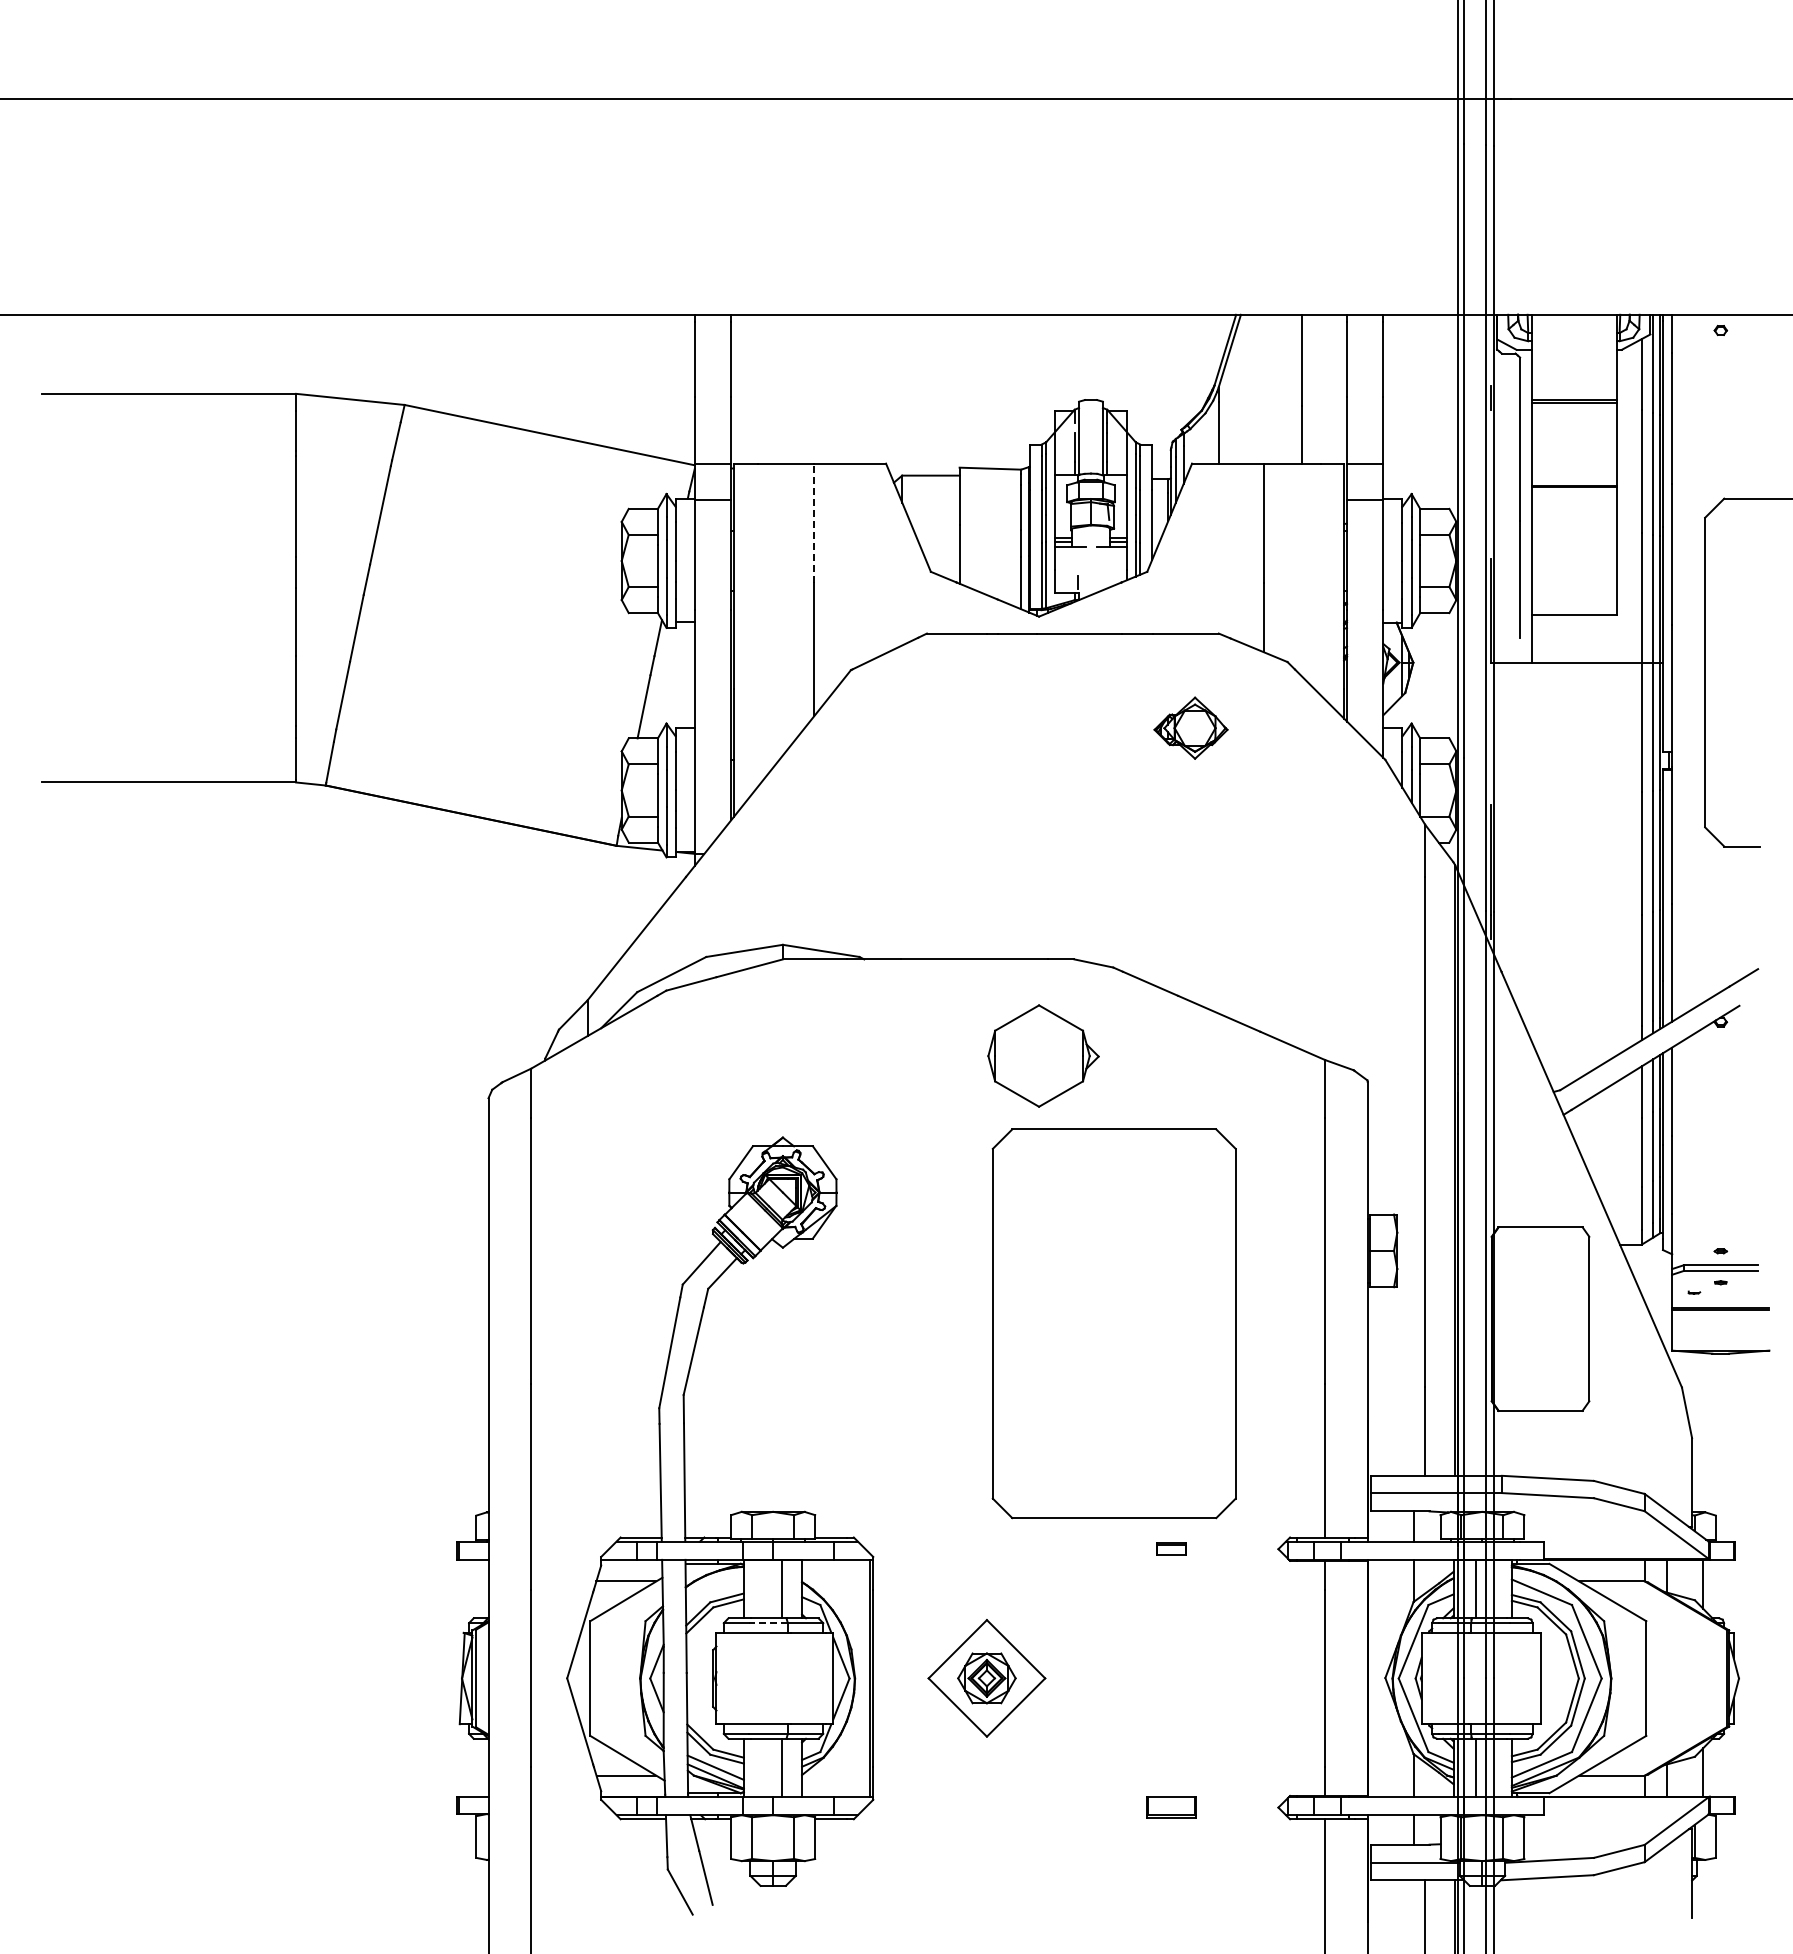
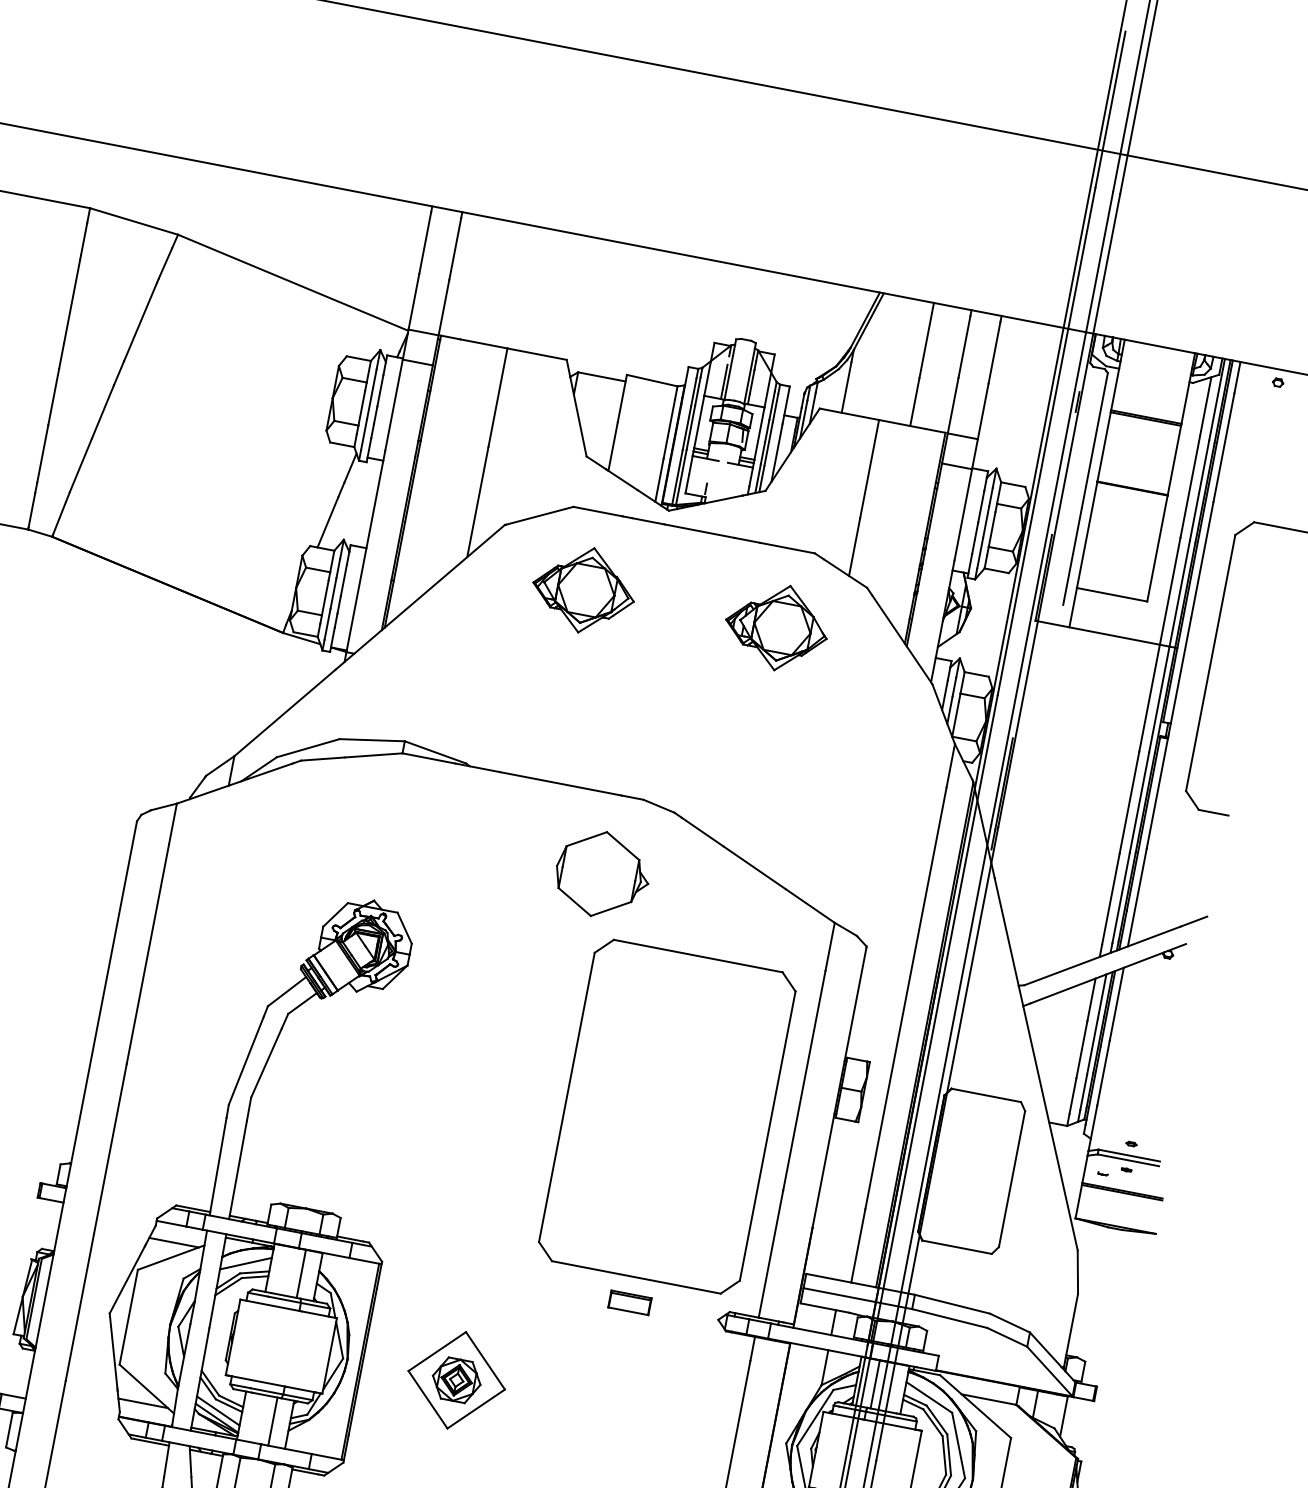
line: (814, 522) -> (498, 397), dashed -> solid
part: (957, 728) -> (583, 590), added
part: (1190, 728) -> (776, 627), size x1.67
part: (1113, 1323) -> (666, 1116), moved
part: (1171, 1548) -> (630, 1302), size x1.67
line: (714, 1589) -> (245, 1263), added
line: (768, 1623) -> (284, 1300), dashed -> solid

